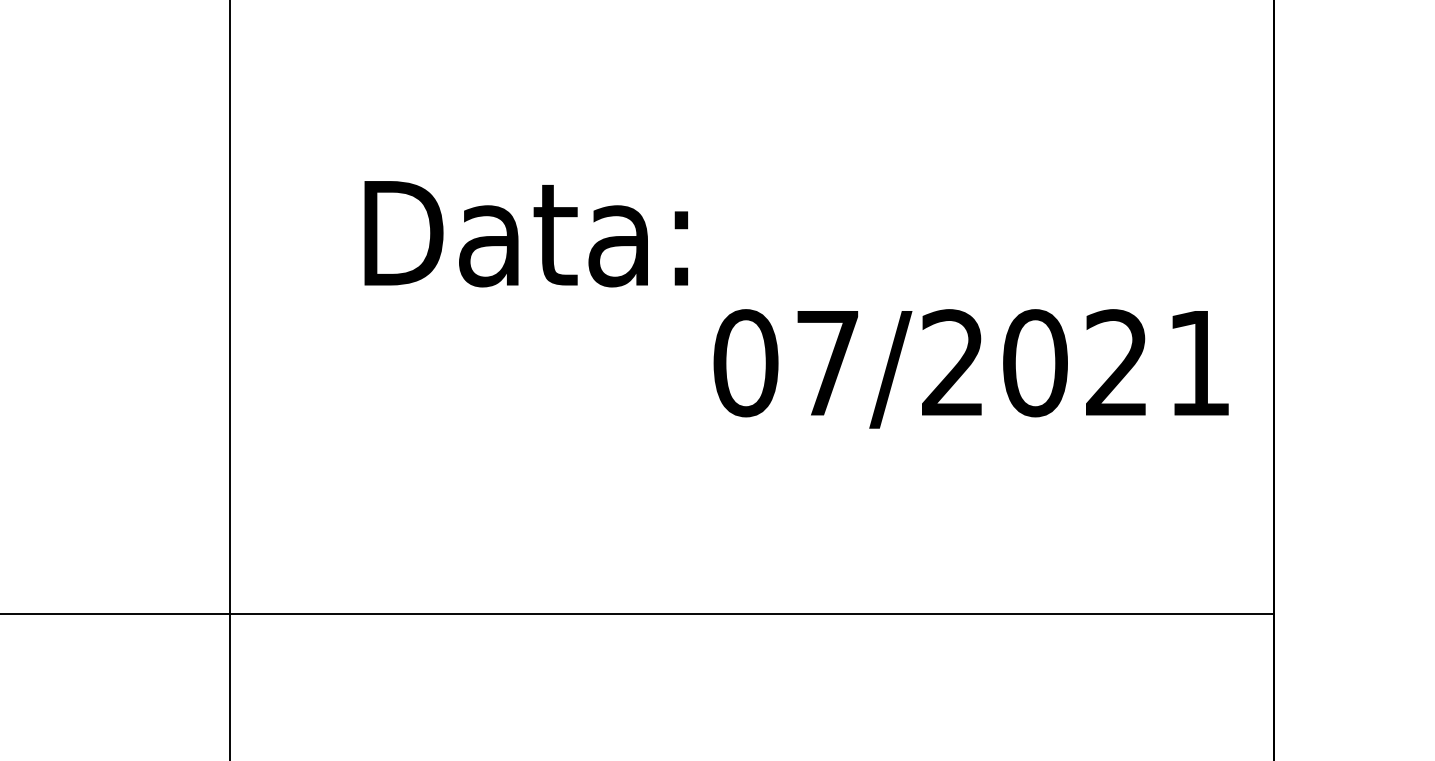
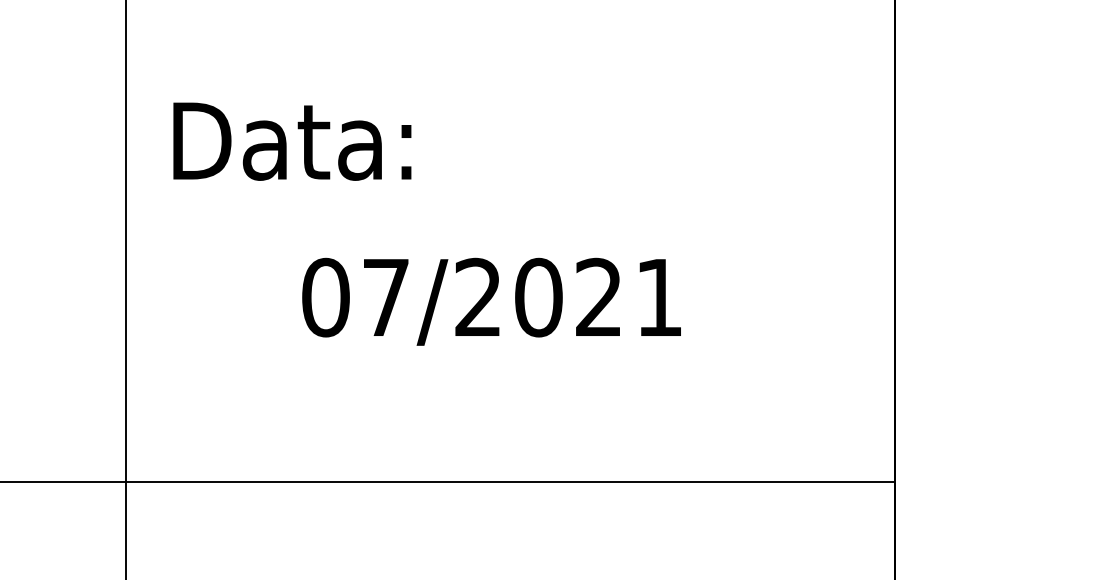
text: (526, 233) -> (292, 141), moved
text: (971, 368) -> (491, 301), moved

